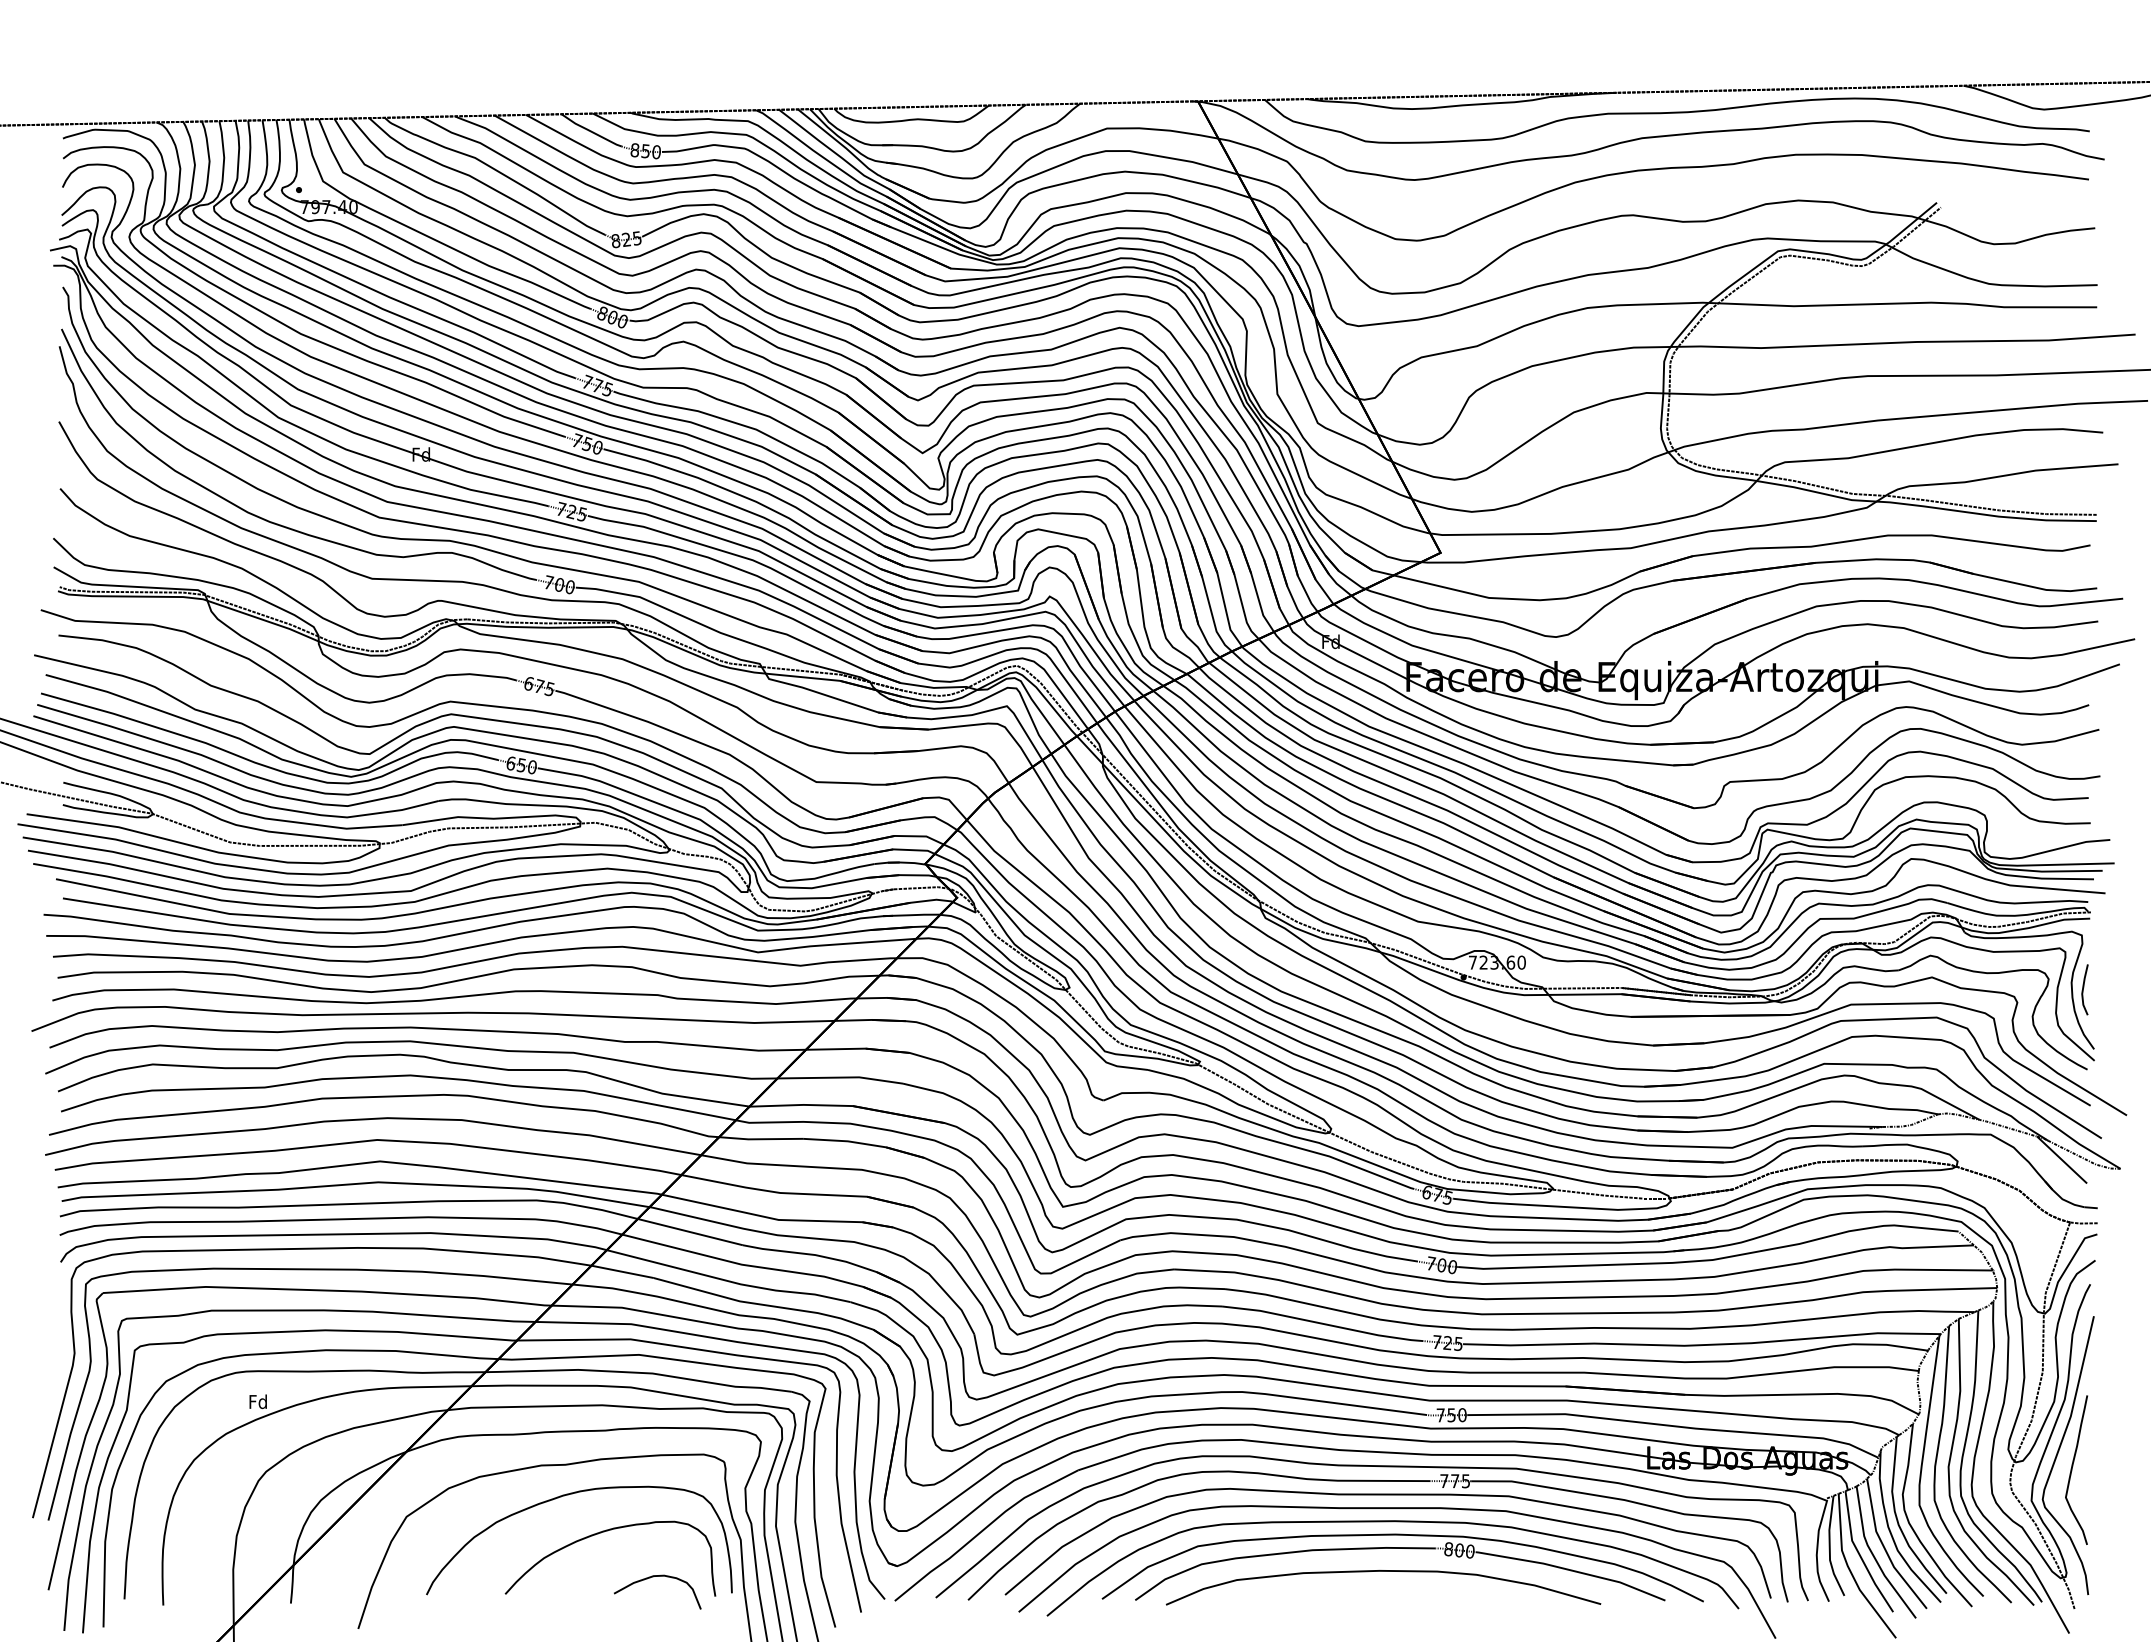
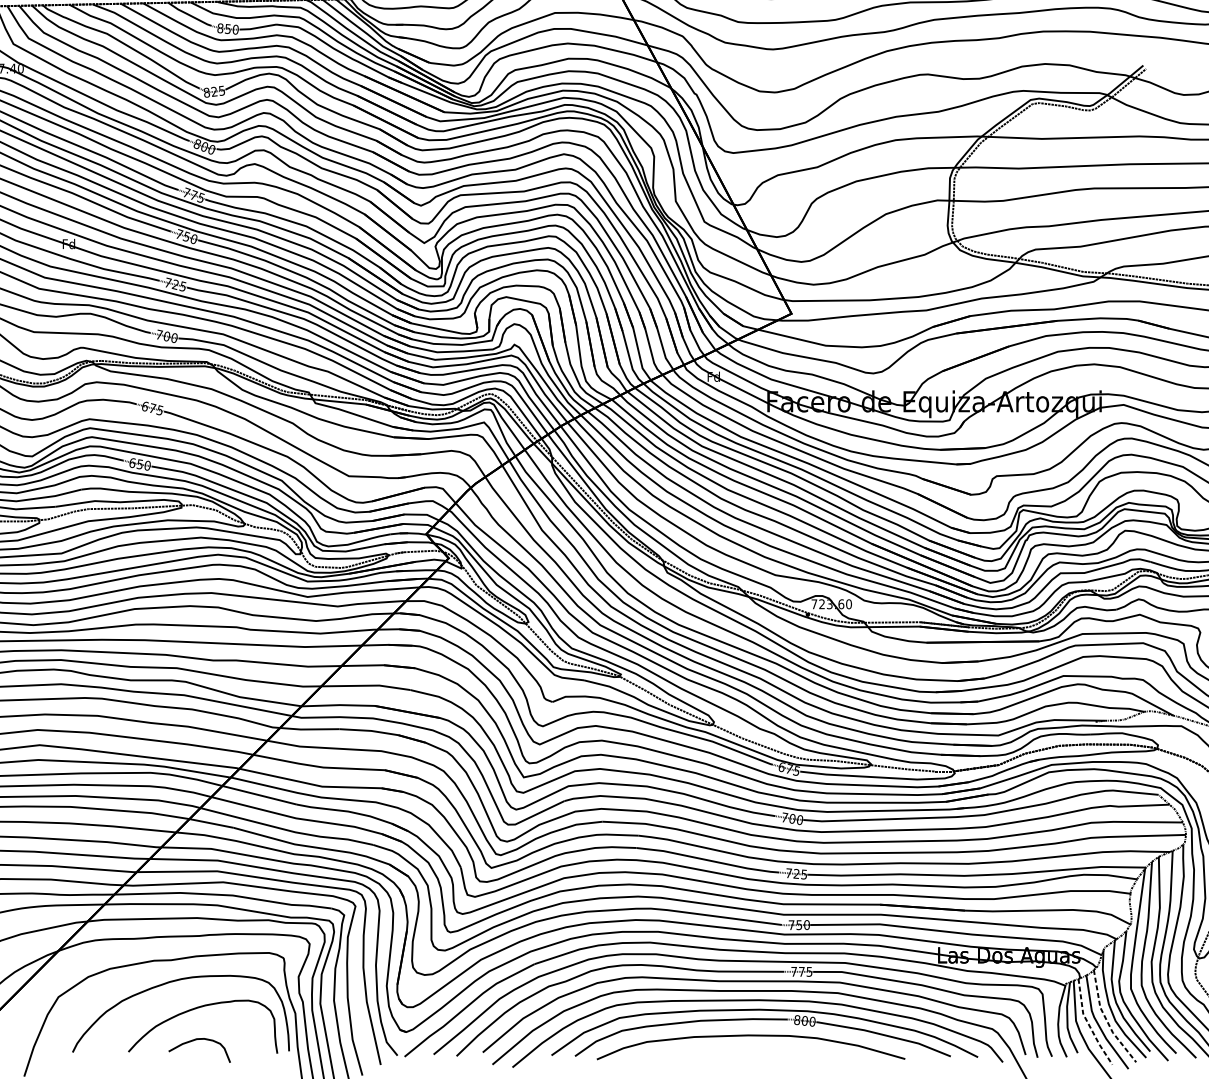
line: (1885, 1549) -> (1106, 1020), solid -> dashed
line: (1860, 1555) -> (1089, 1024), solid -> dashed
curve: (653, 1577) -> (196, 1040), moved

